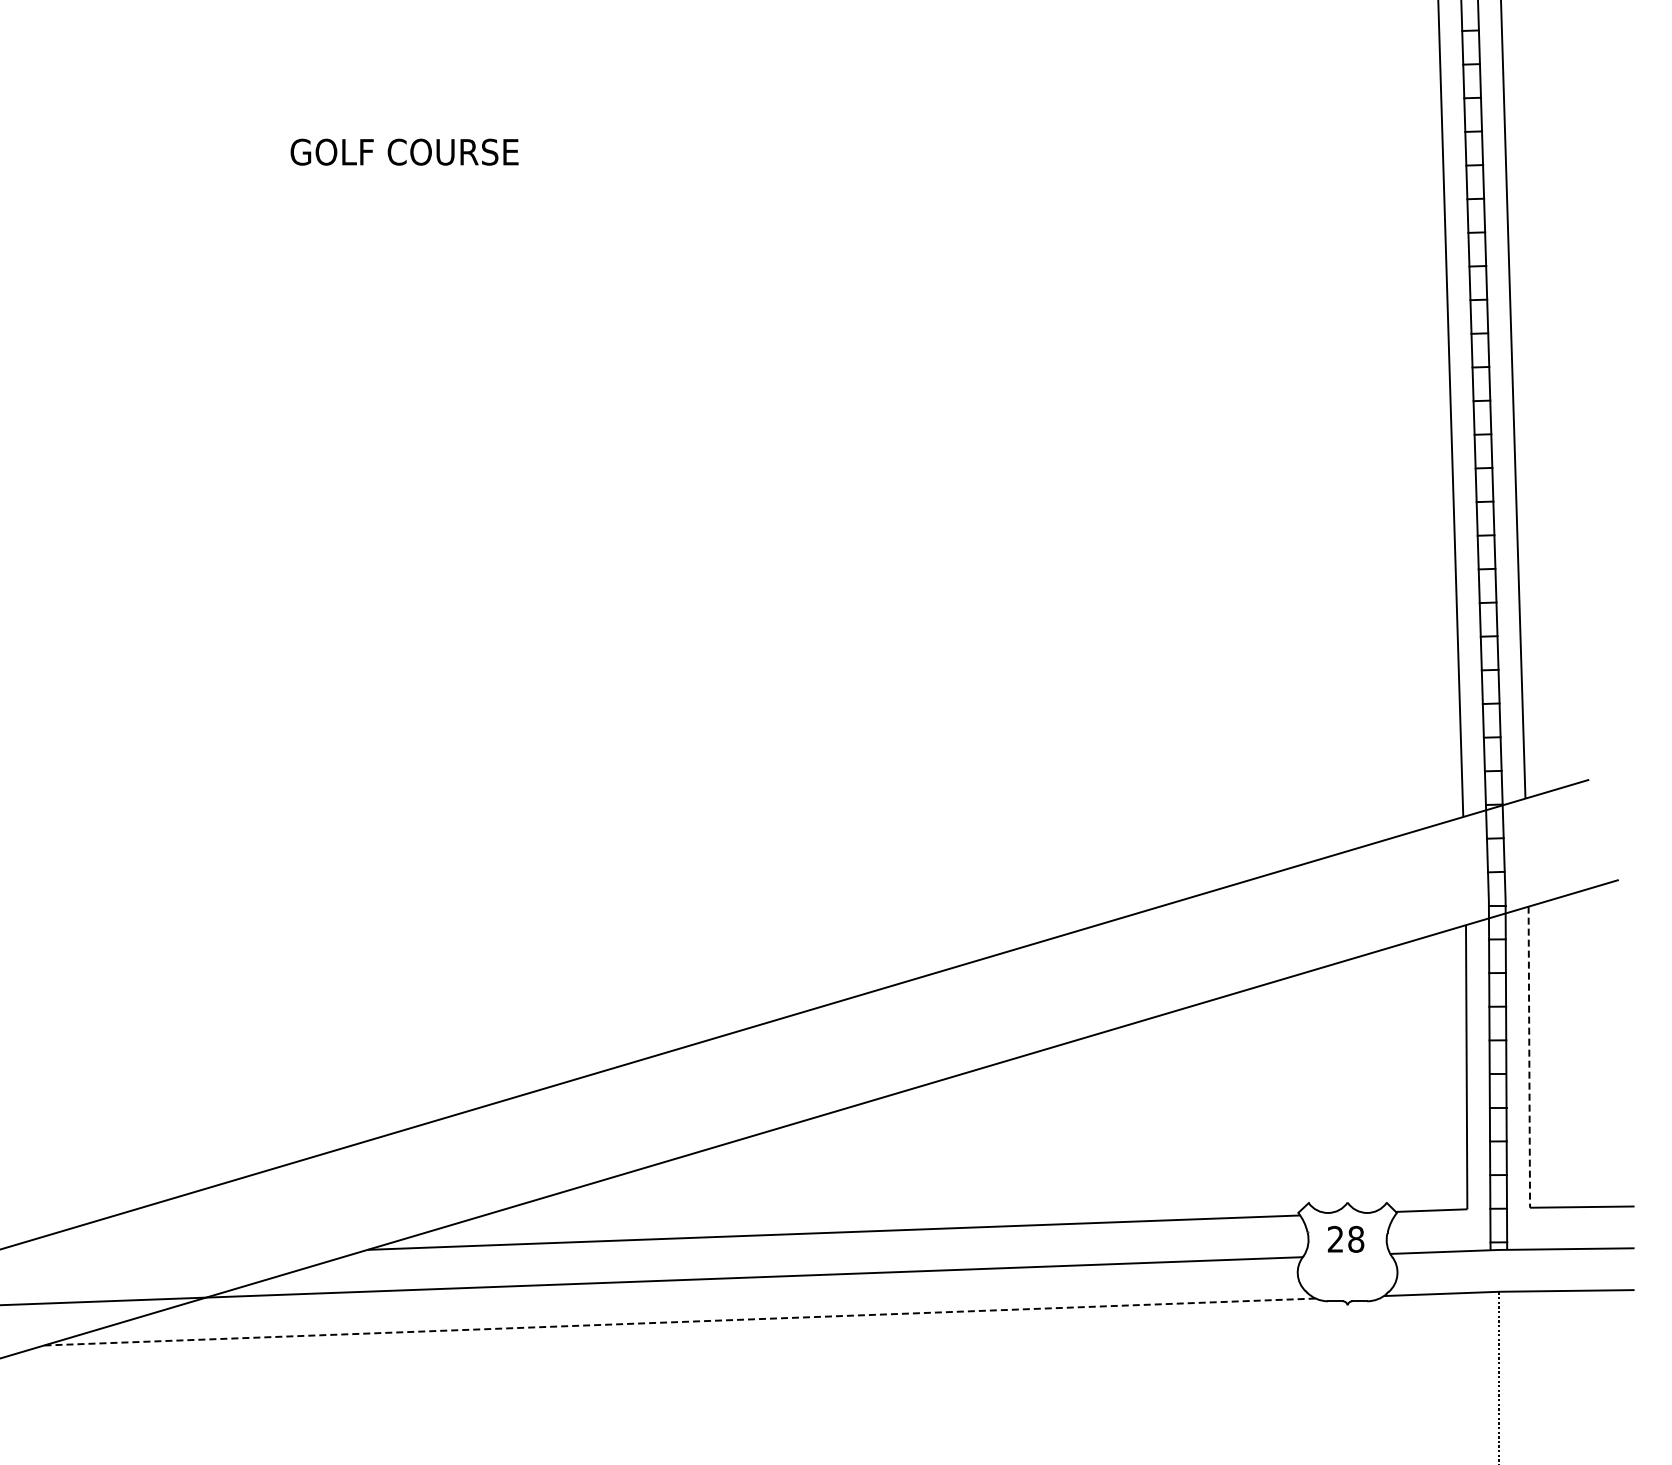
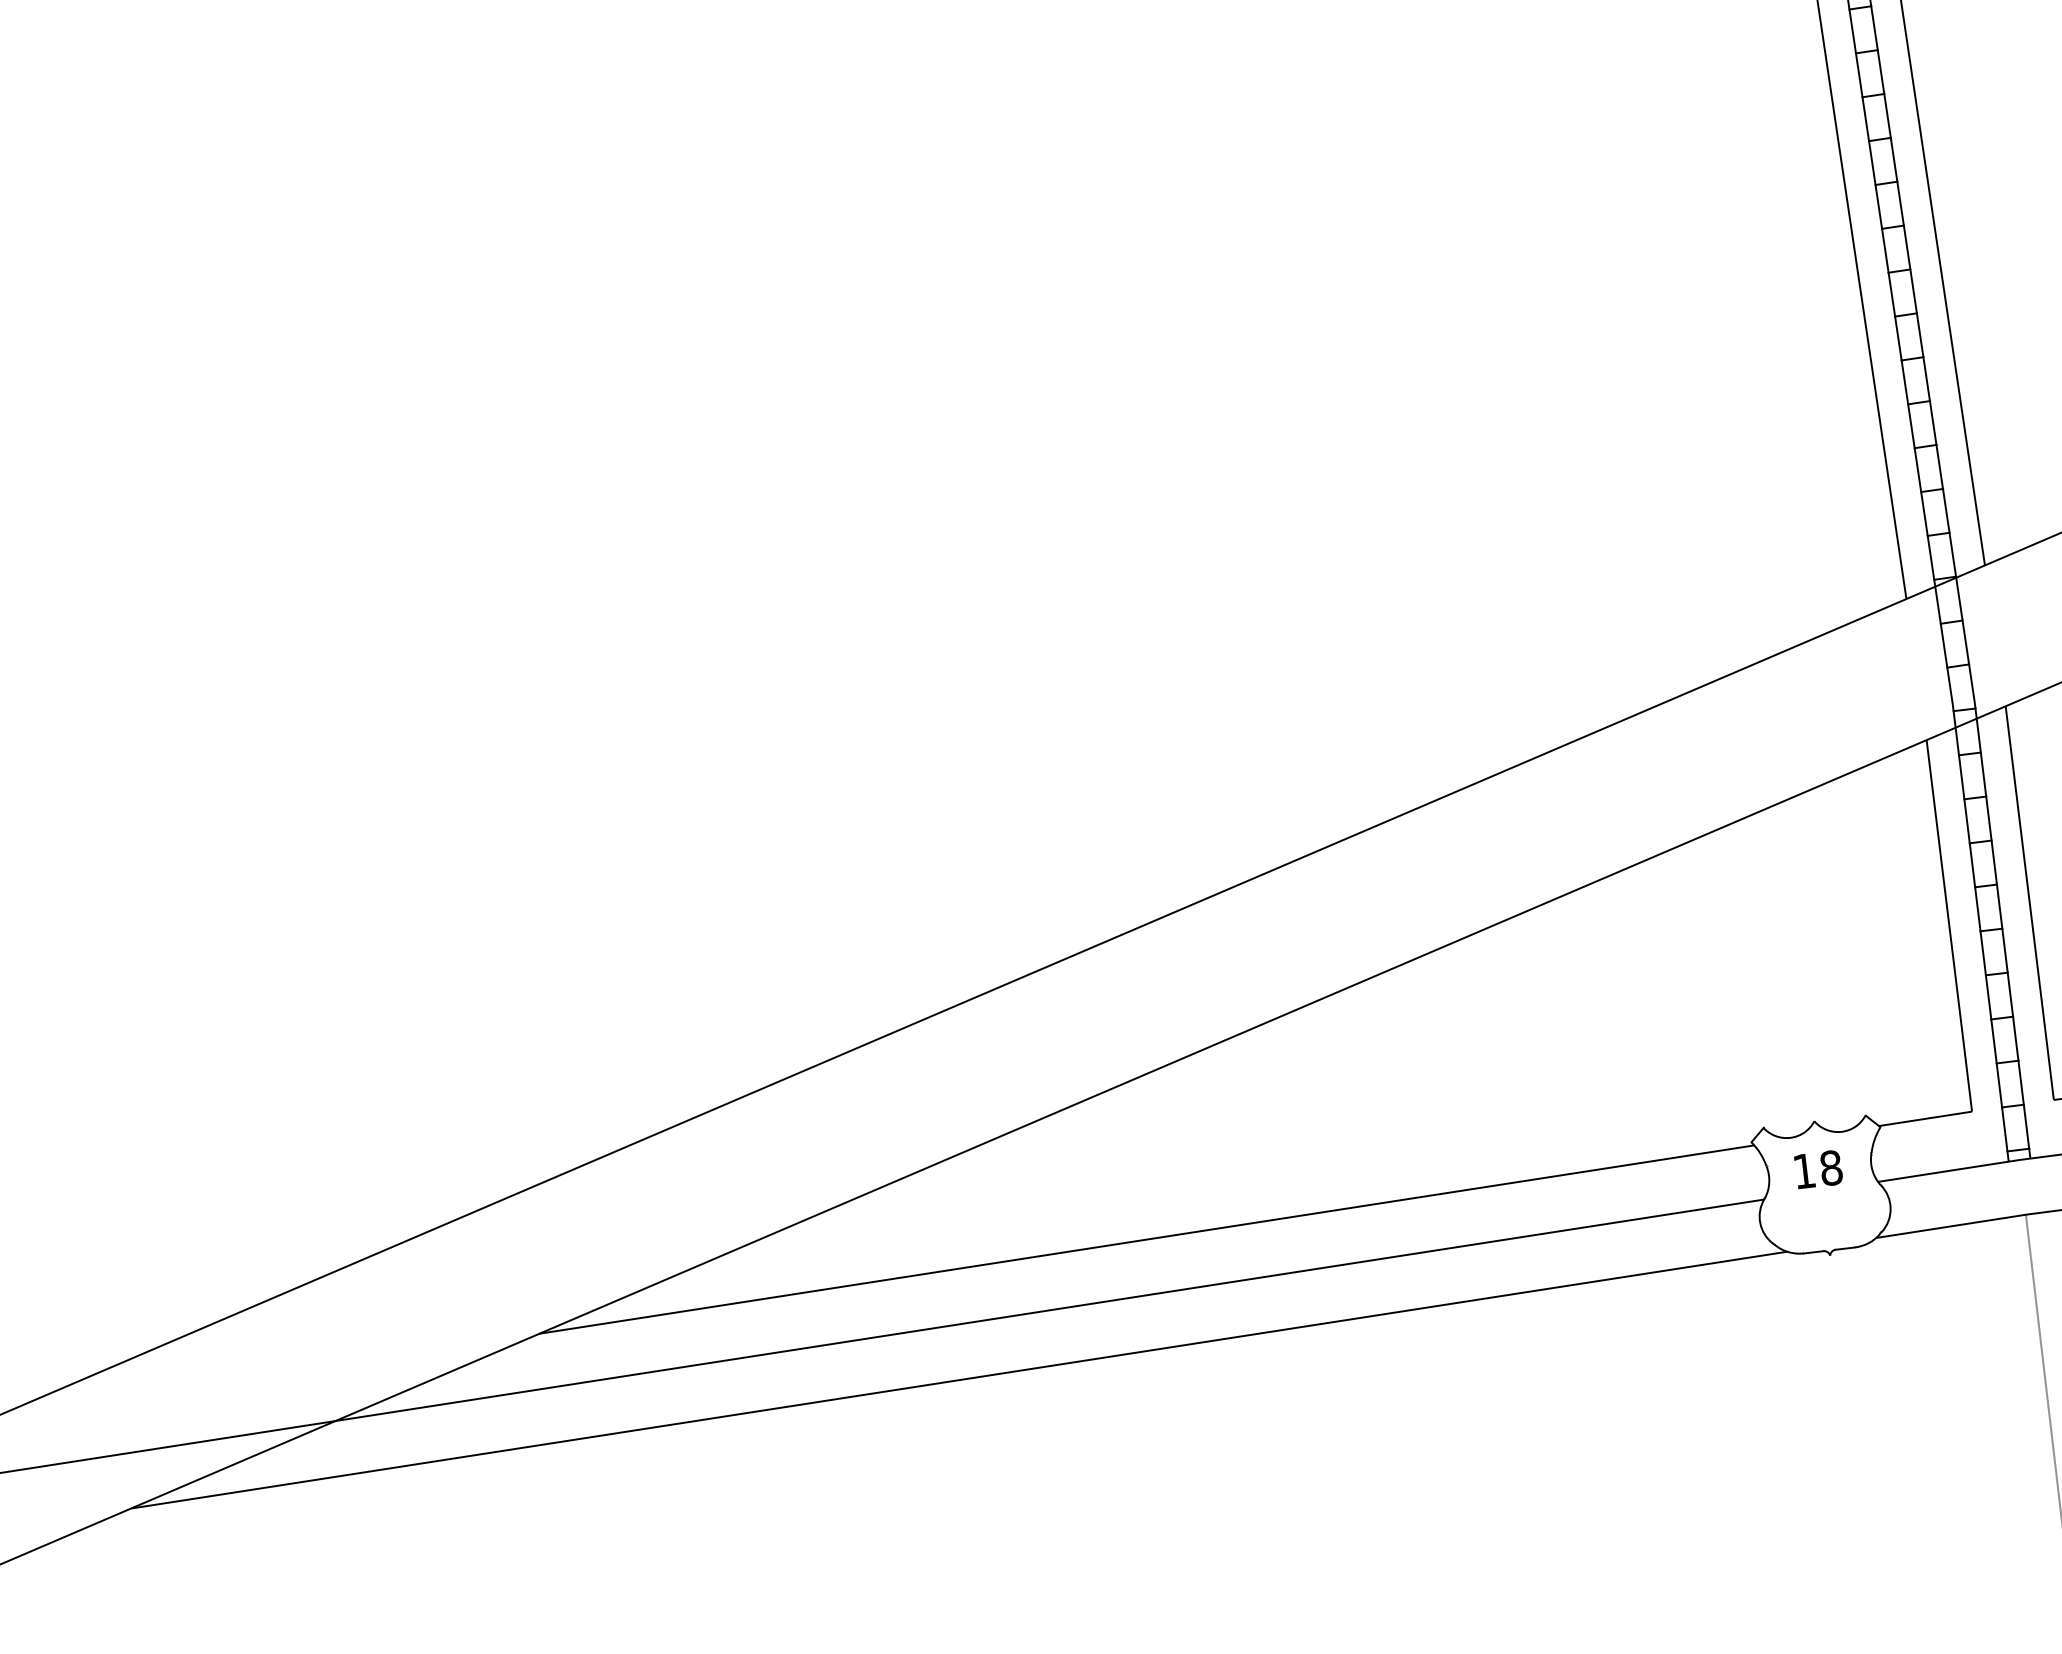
line: (1529, 1057) -> (2030, 903), dashed -> solid
text: (1334, 1238) -> (1802, 1170), 28 -> 18
line: (680, 1322) -> (960, 1380), dashed -> solid

